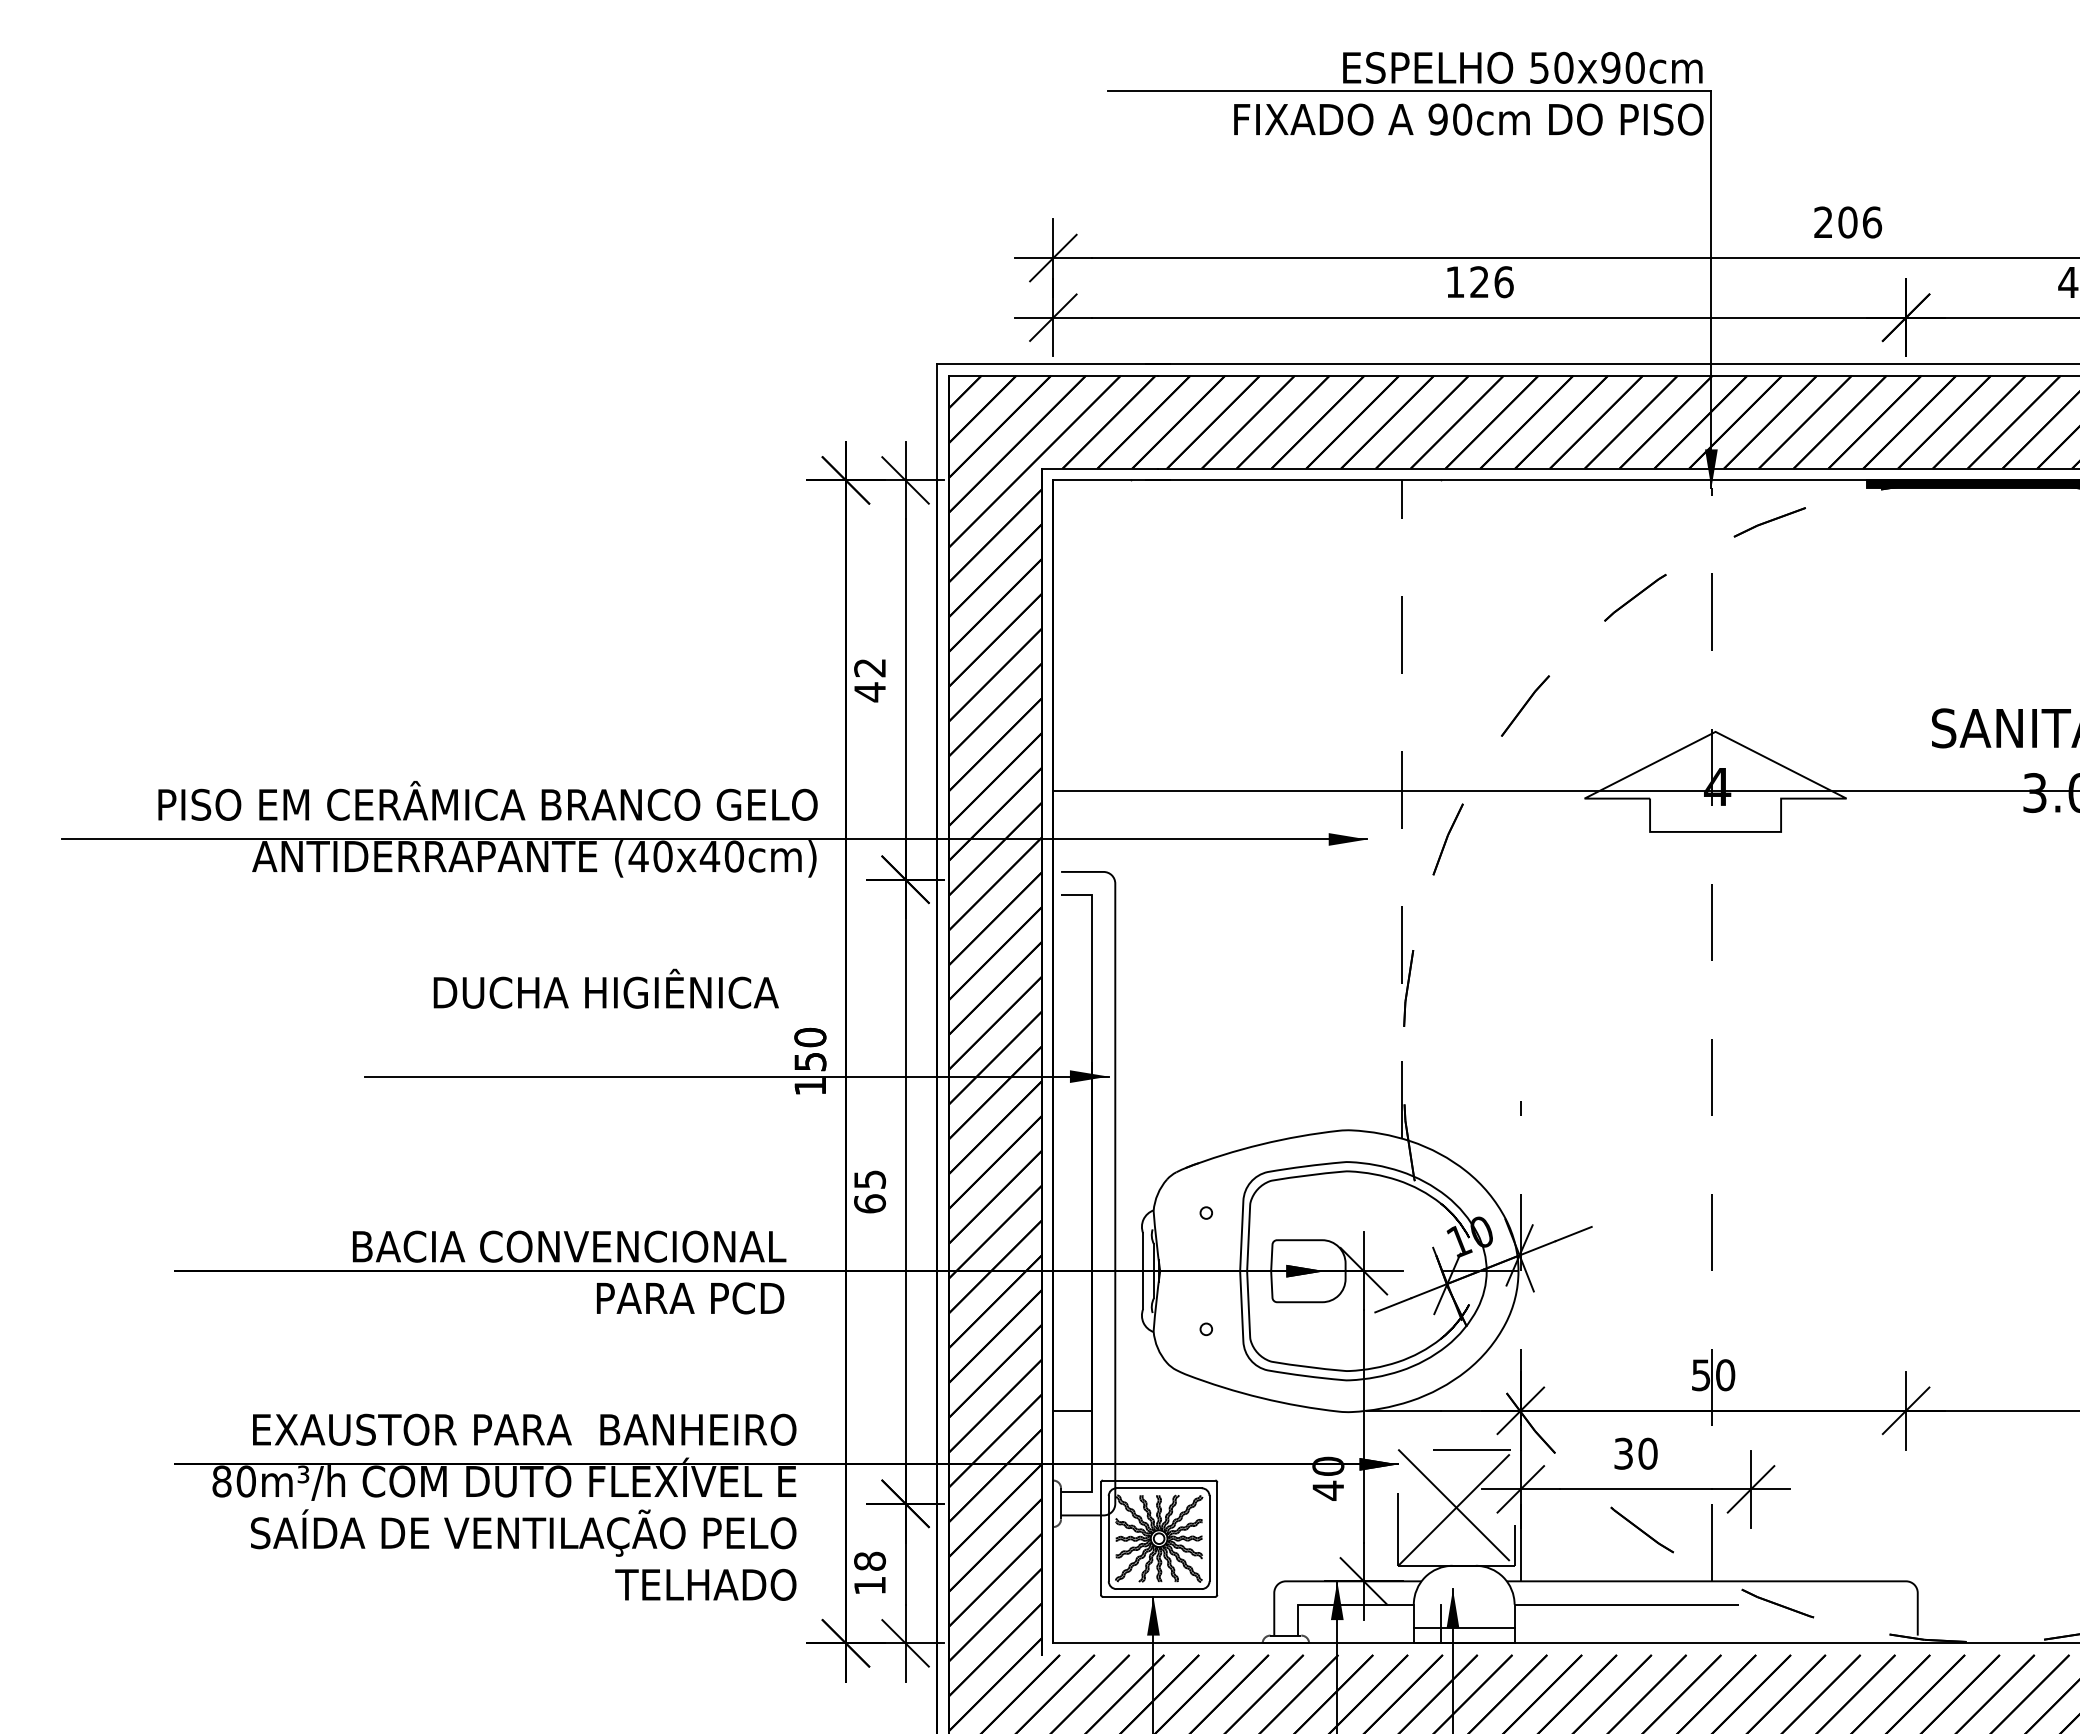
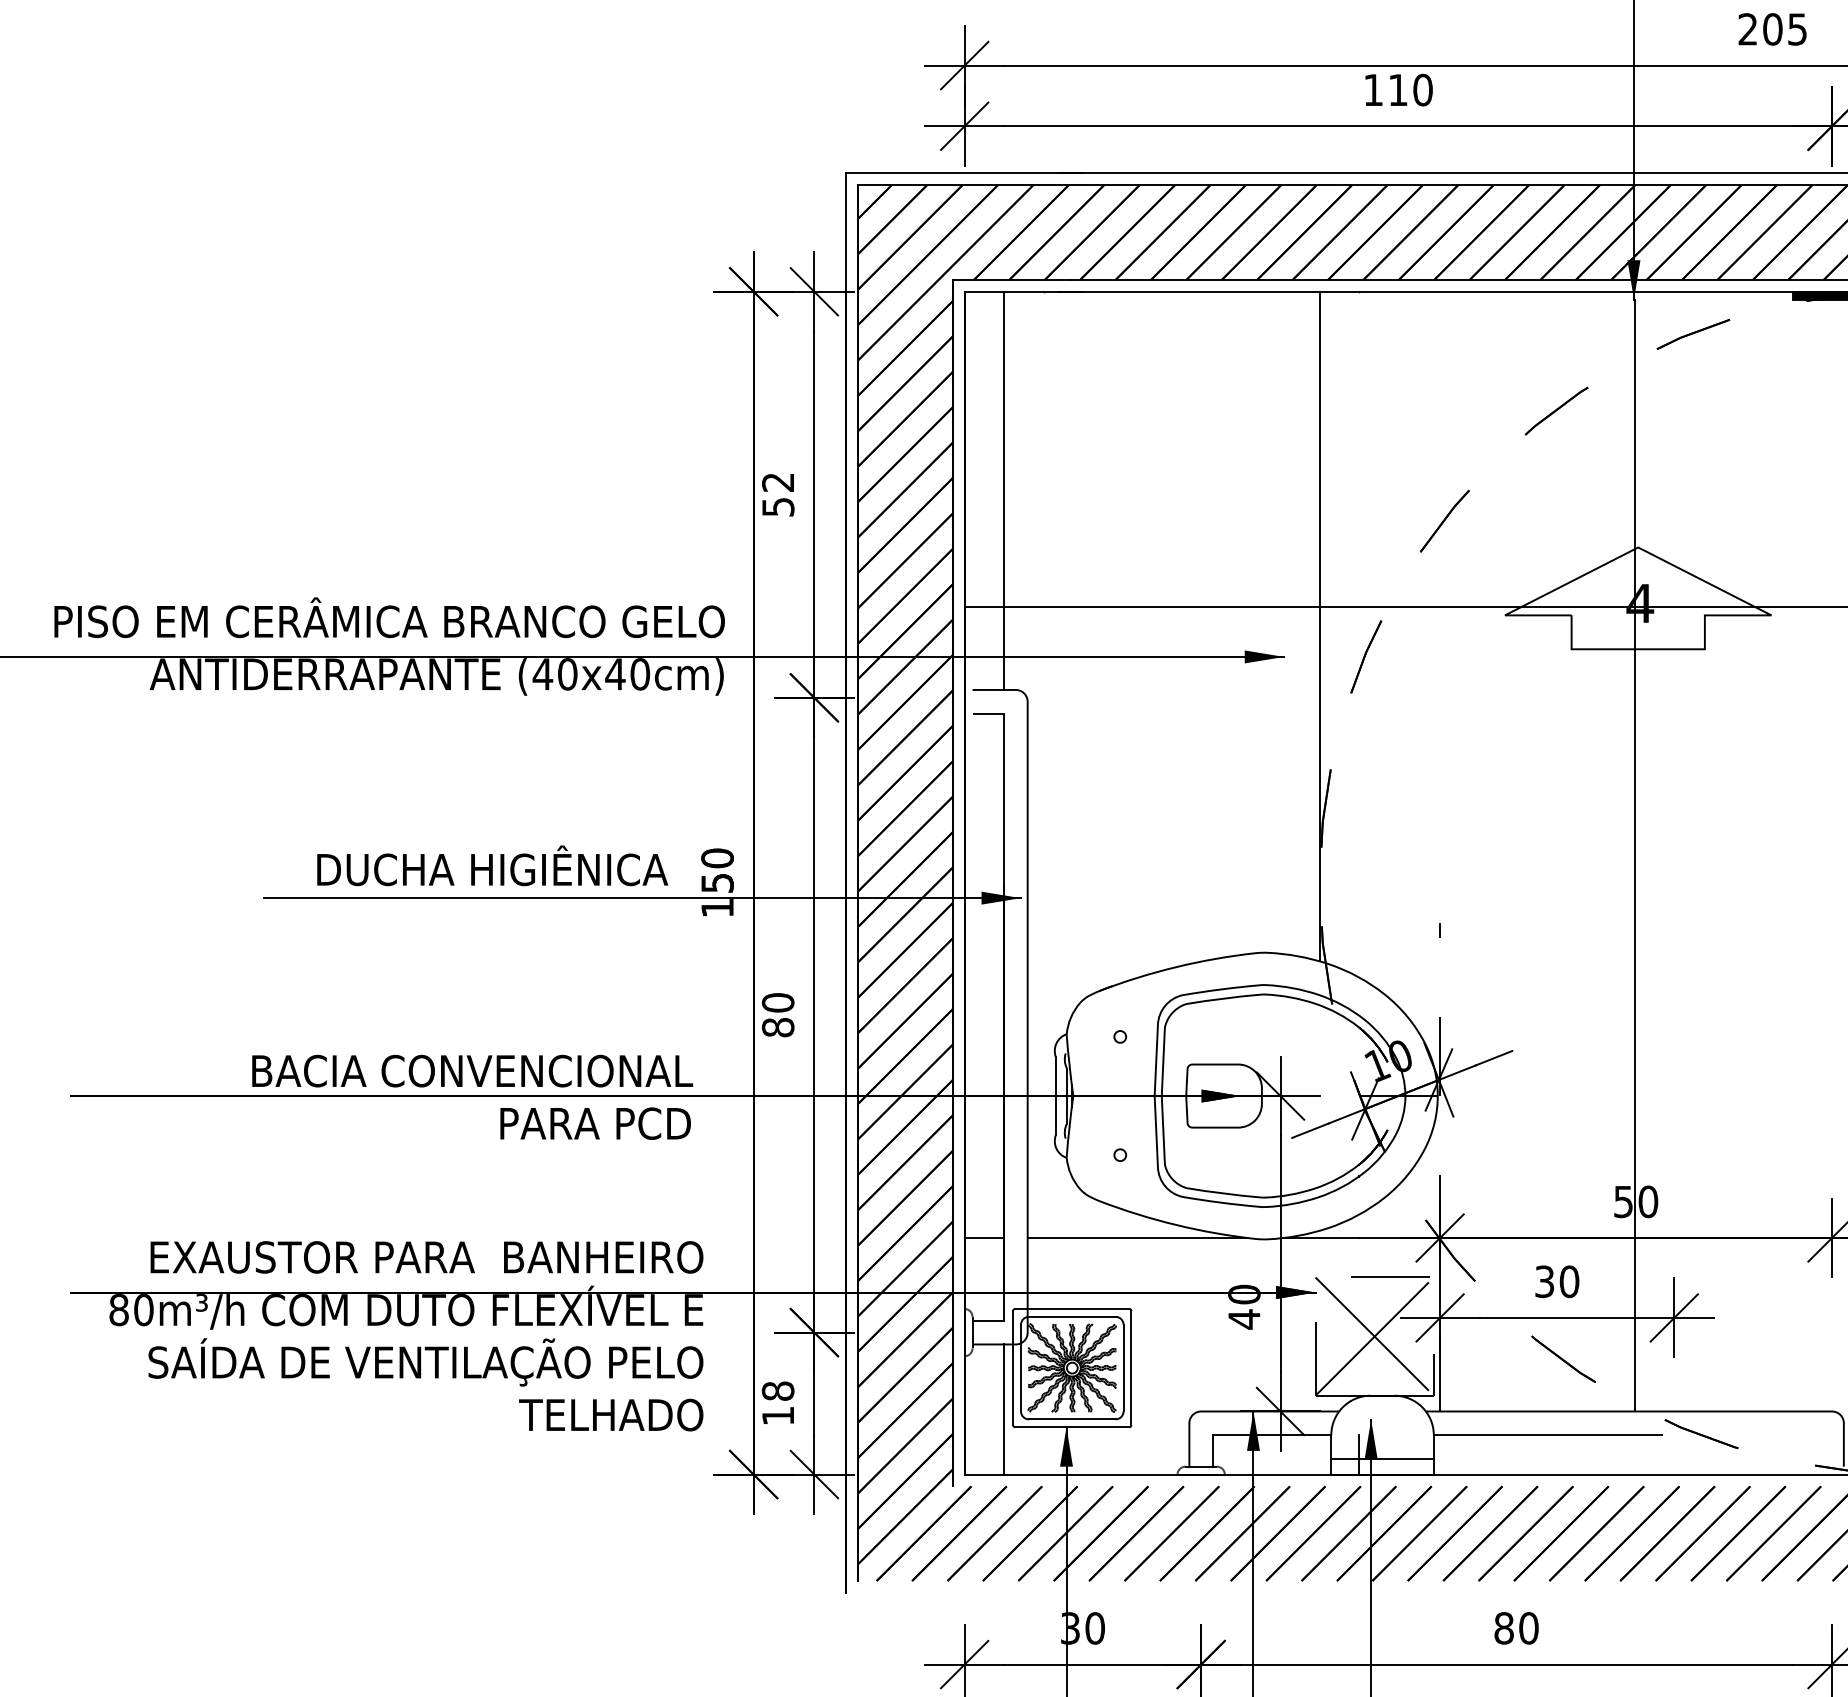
text: (1872, 222) -> (1797, 29), 206 -> 205
text: (1491, 282) -> (1410, 90), 126 -> 110
line: (1092, 675) -> (1004, 490), added
text: (870, 692) -> (778, 507), 42 -> 52
line: (1402, 809) -> (1319, 626), dashed -> solid
text: (605, 988) -> (491, 865), moved
line: (1712, 1034) -> (1635, 855), dashed -> solid
text: (870, 1191) -> (778, 1014), 65 -> 80
line: (1223, 1410) -> (1137, 1237), added
line: (1092, 1579) -> (1004, 1409), added

